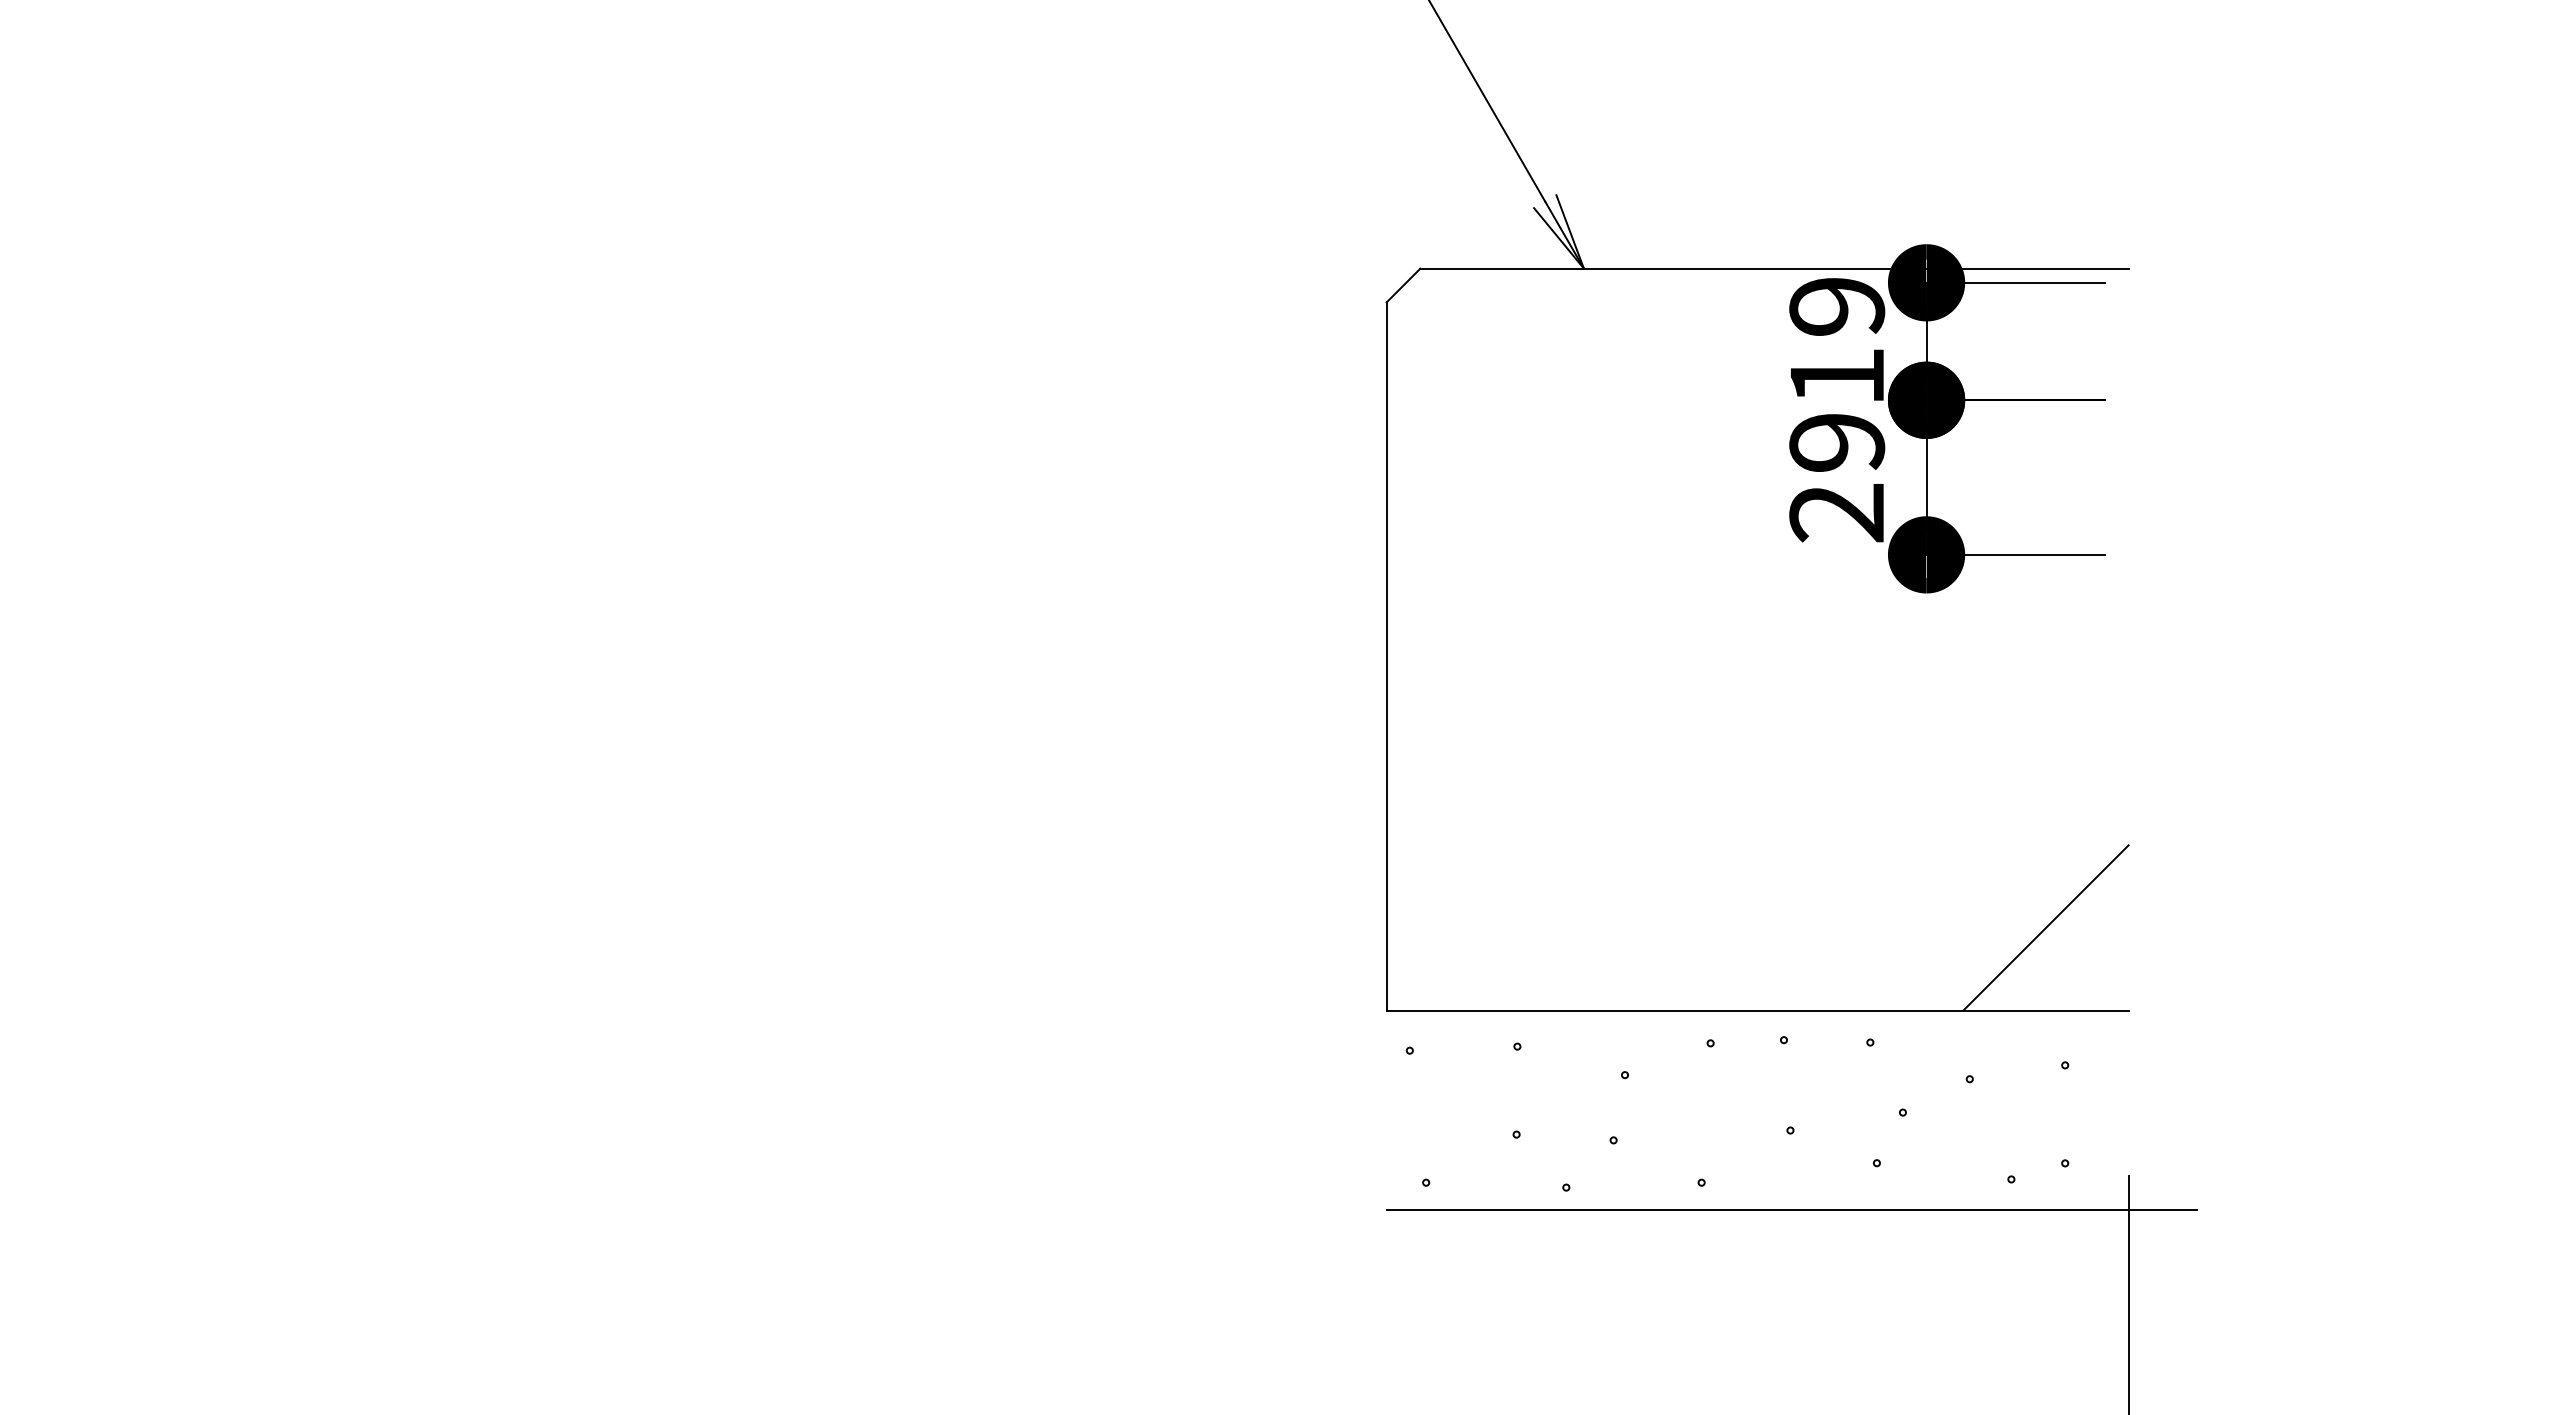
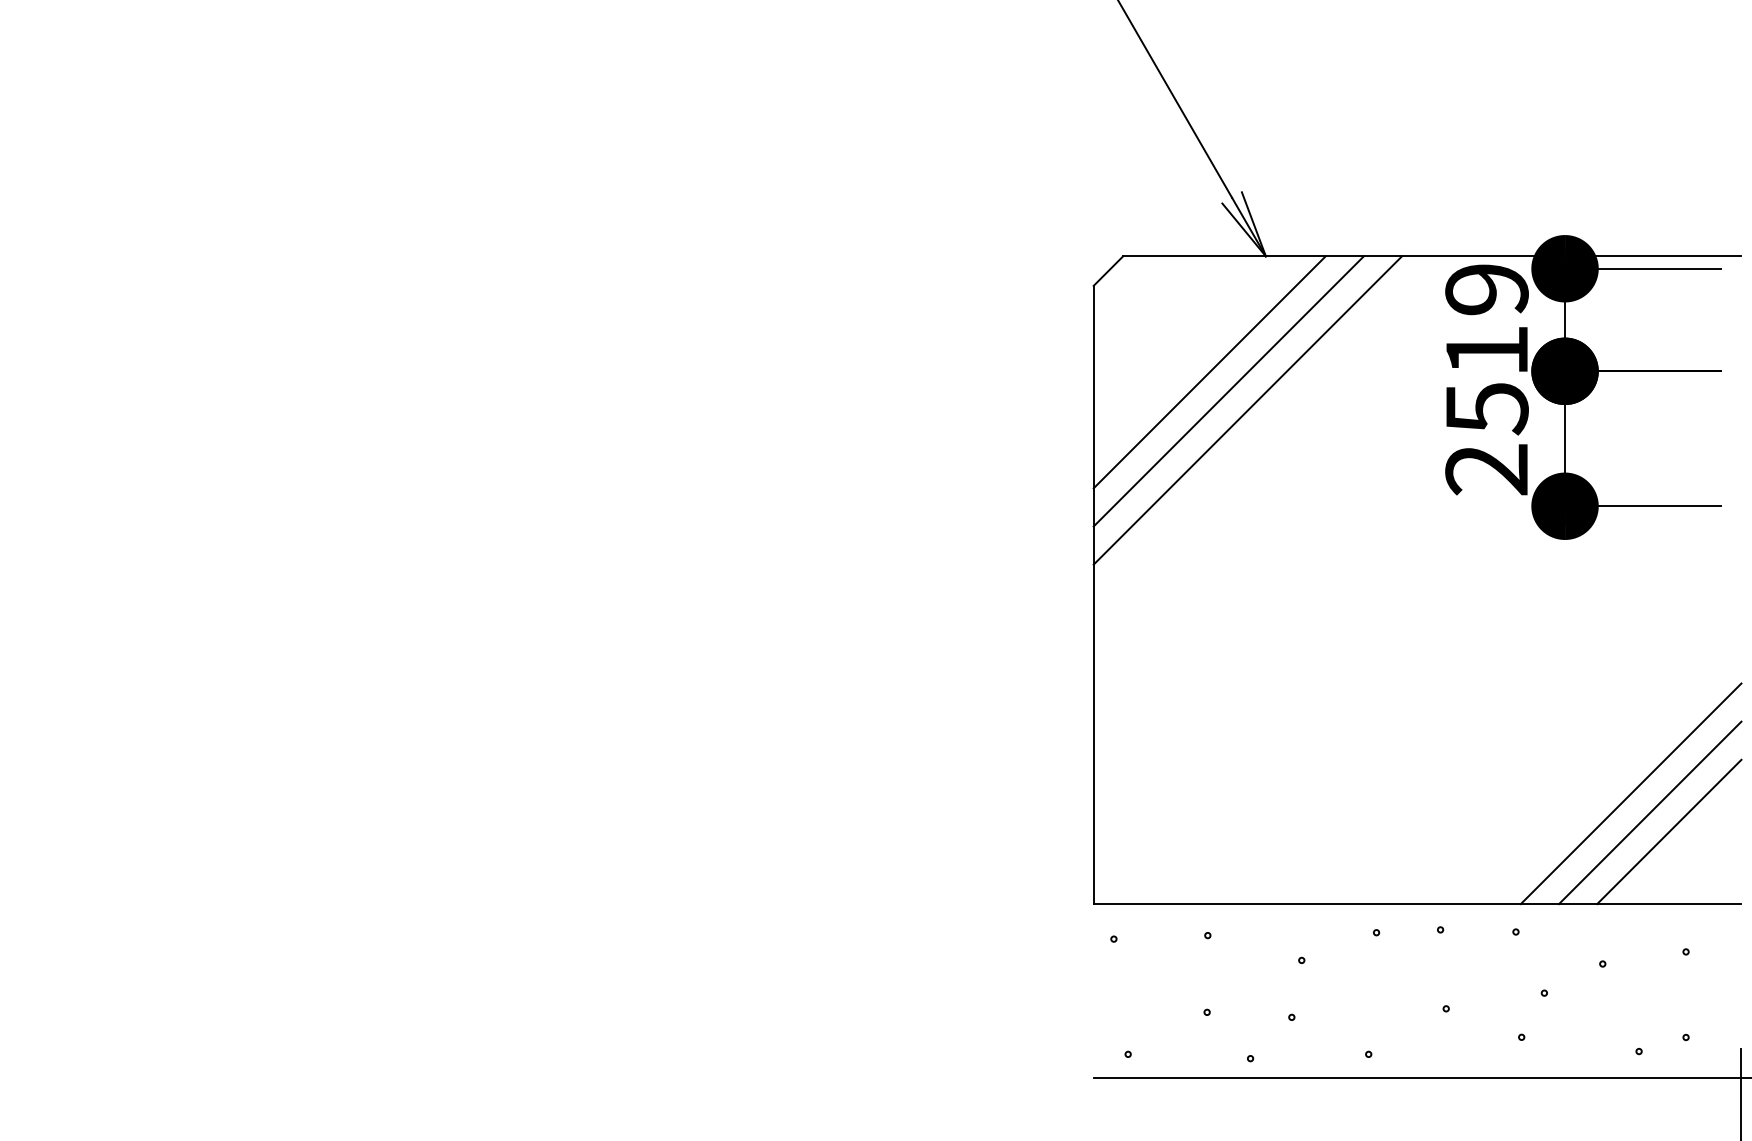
line: (1519, 401) -> (1209, 372), added
line: (1541, 423) -> (1228, 391), added
text: (1837, 443) -> (1487, 409), 29 -> 25
line: (1562, 444) -> (1247, 409), added
line: (2001, 883) -> (1630, 793), added
line: (2023, 905) -> (1649, 812), added

